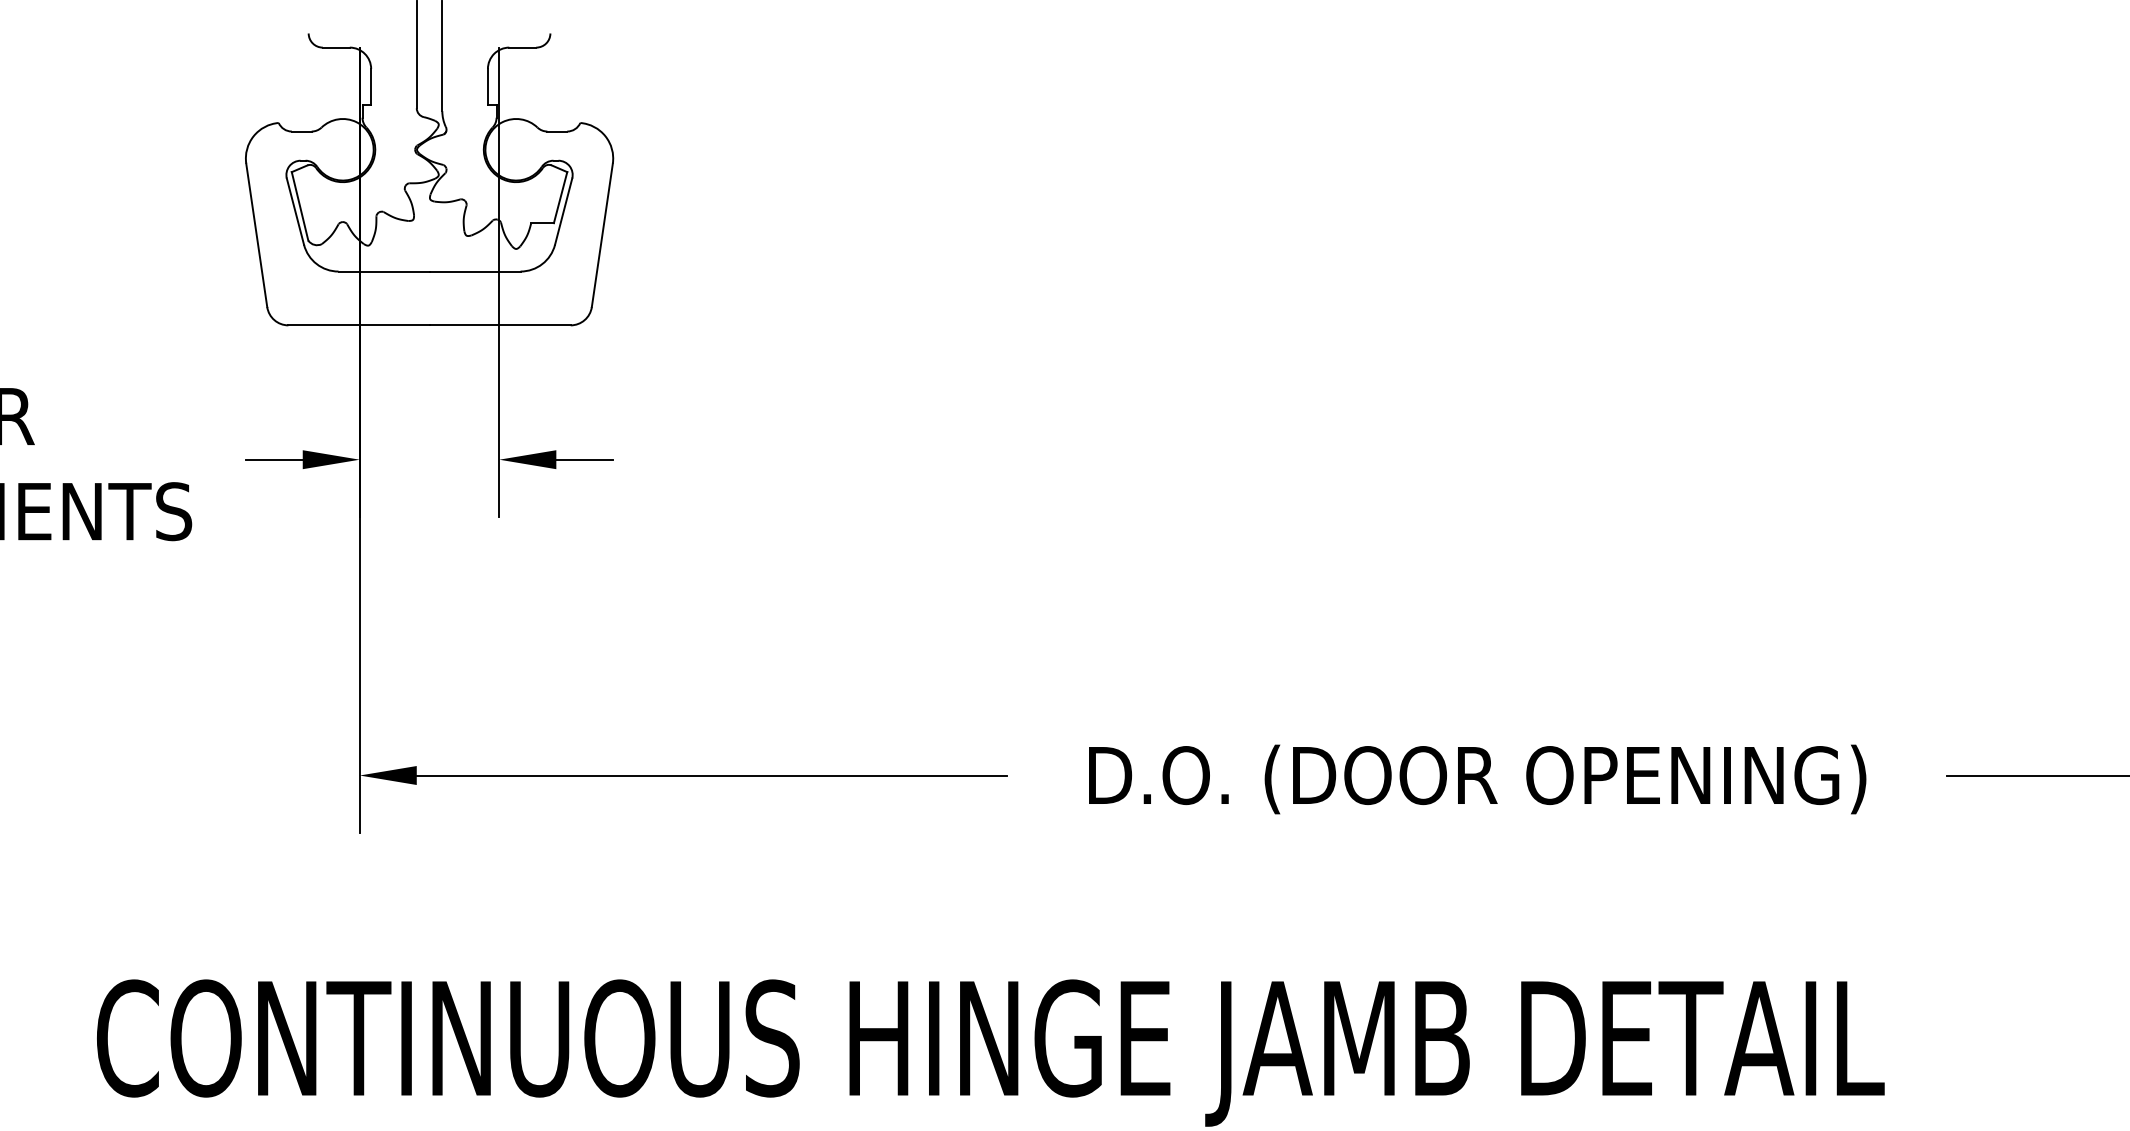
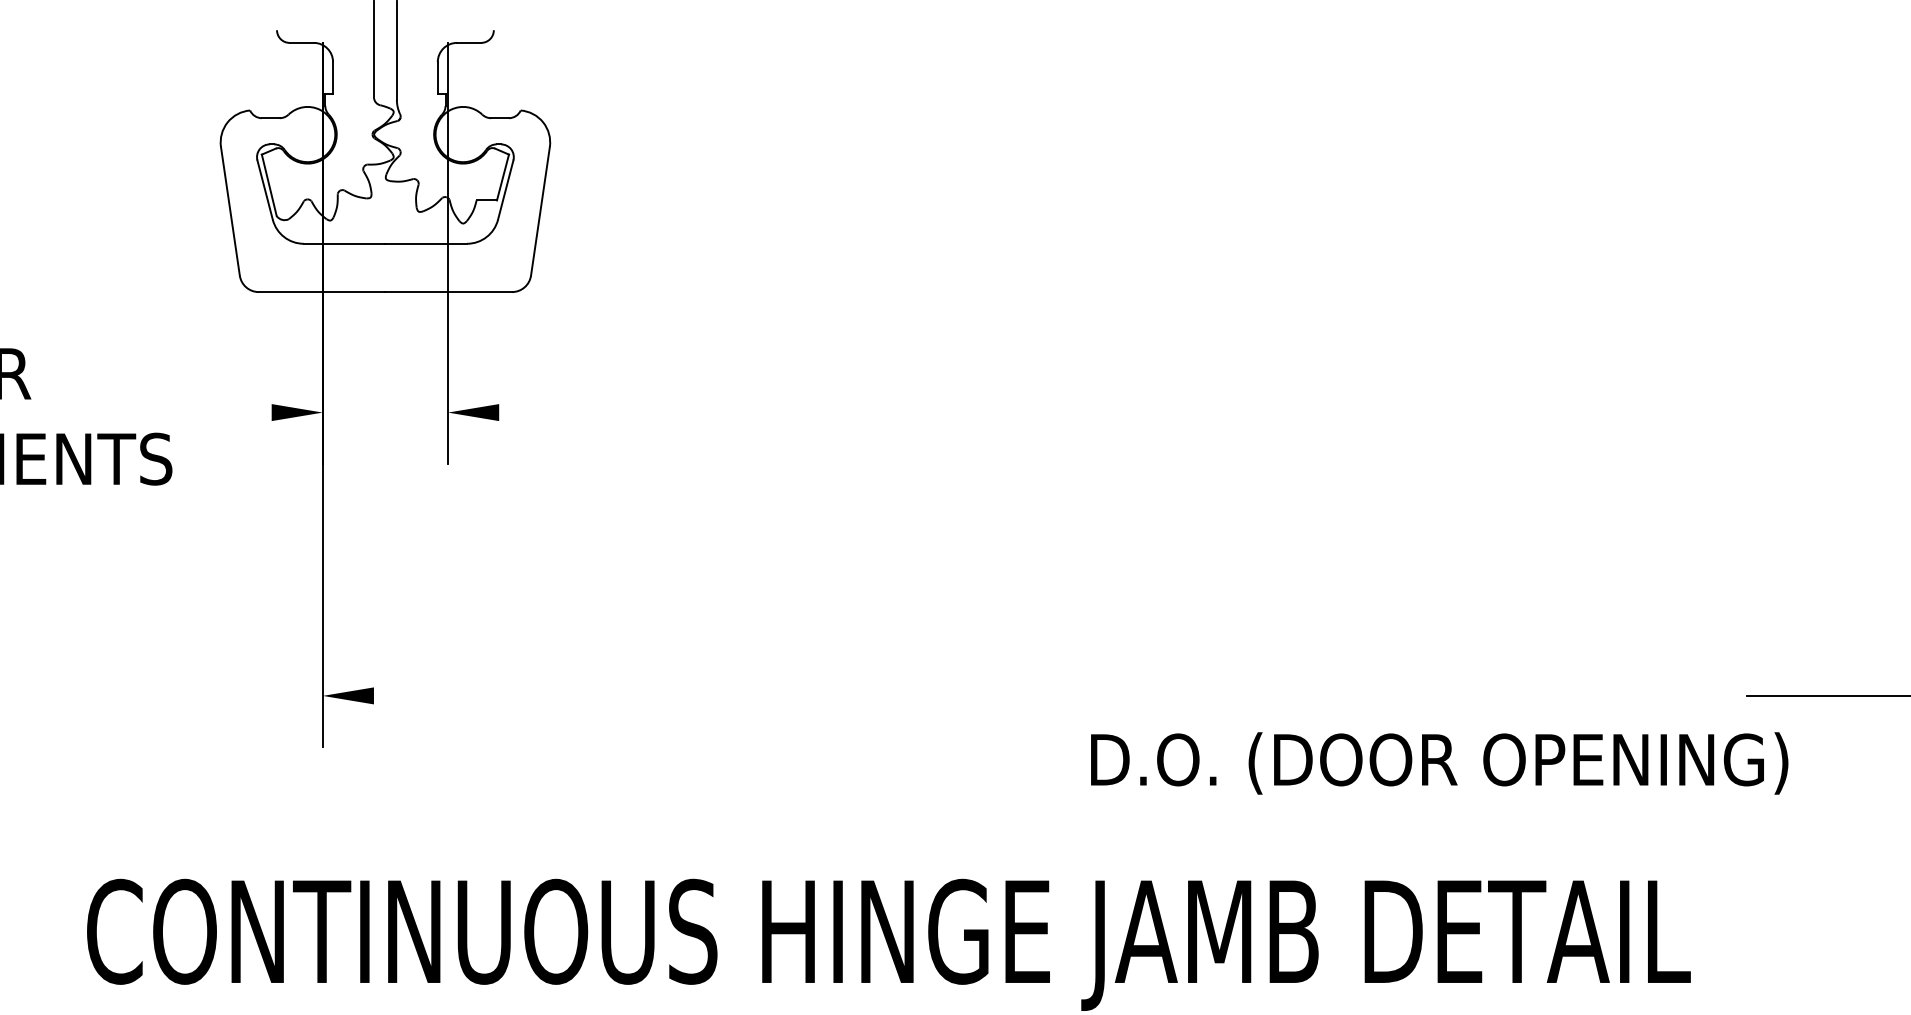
line: (273, 459) -> (245, 412), removed
line: (584, 459) -> (524, 412), removed
line: (711, 775) -> (638, 695), removed
text: (1477, 779) -> (1439, 763), moved

